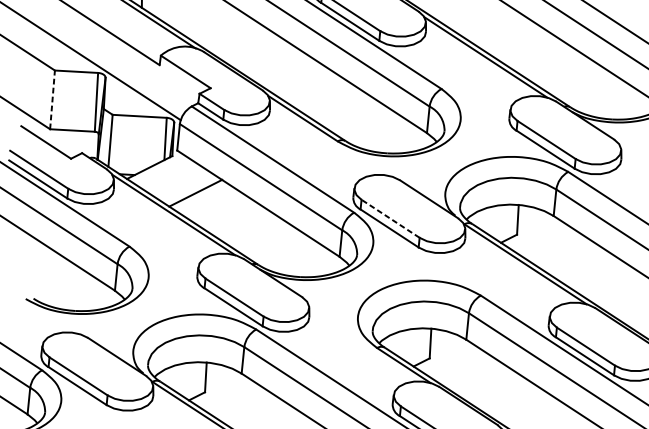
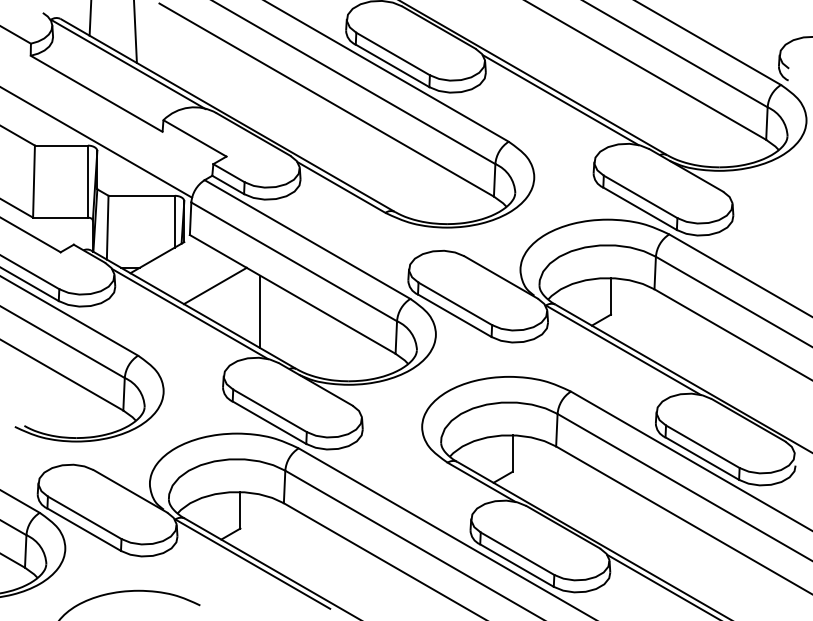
line: (52, 99) -> (34, 181), dashed -> solid
line: (231, 216) -> (260, 311), added
line: (389, 218) -> (454, 303), dashed -> solid

